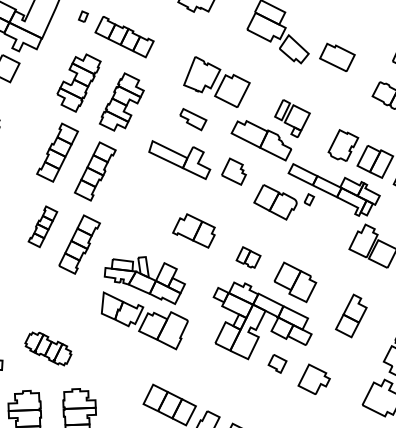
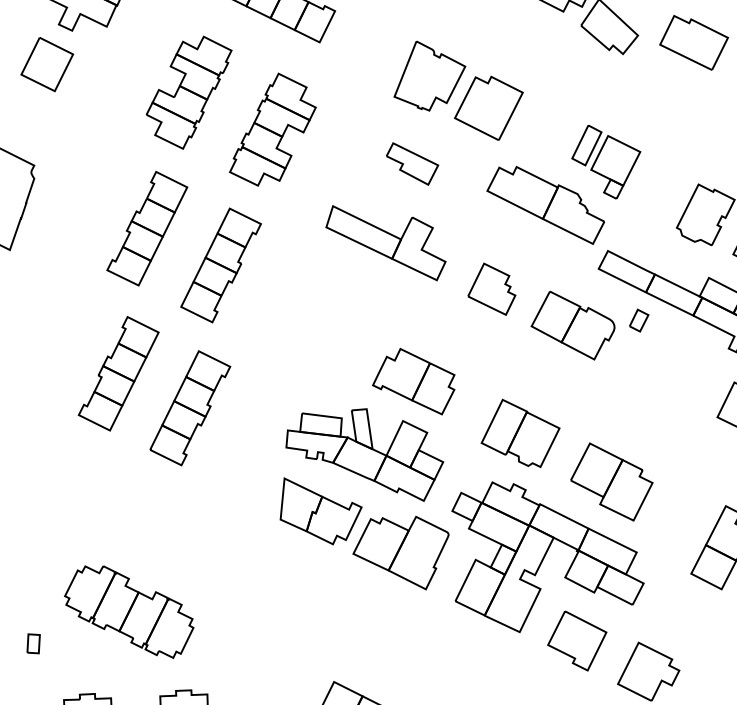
part: (233, 171) -> (491, 288), moved
part: (42, 226) -> (117, 372), size x1.43
part: (248, 257) -> (520, 433), size x1.67
part: (144, 303) -> (364, 499), moved
part: (48, 348) -> (129, 611), size x1.43
part: (277, 363) -> (576, 640), size x1.67

